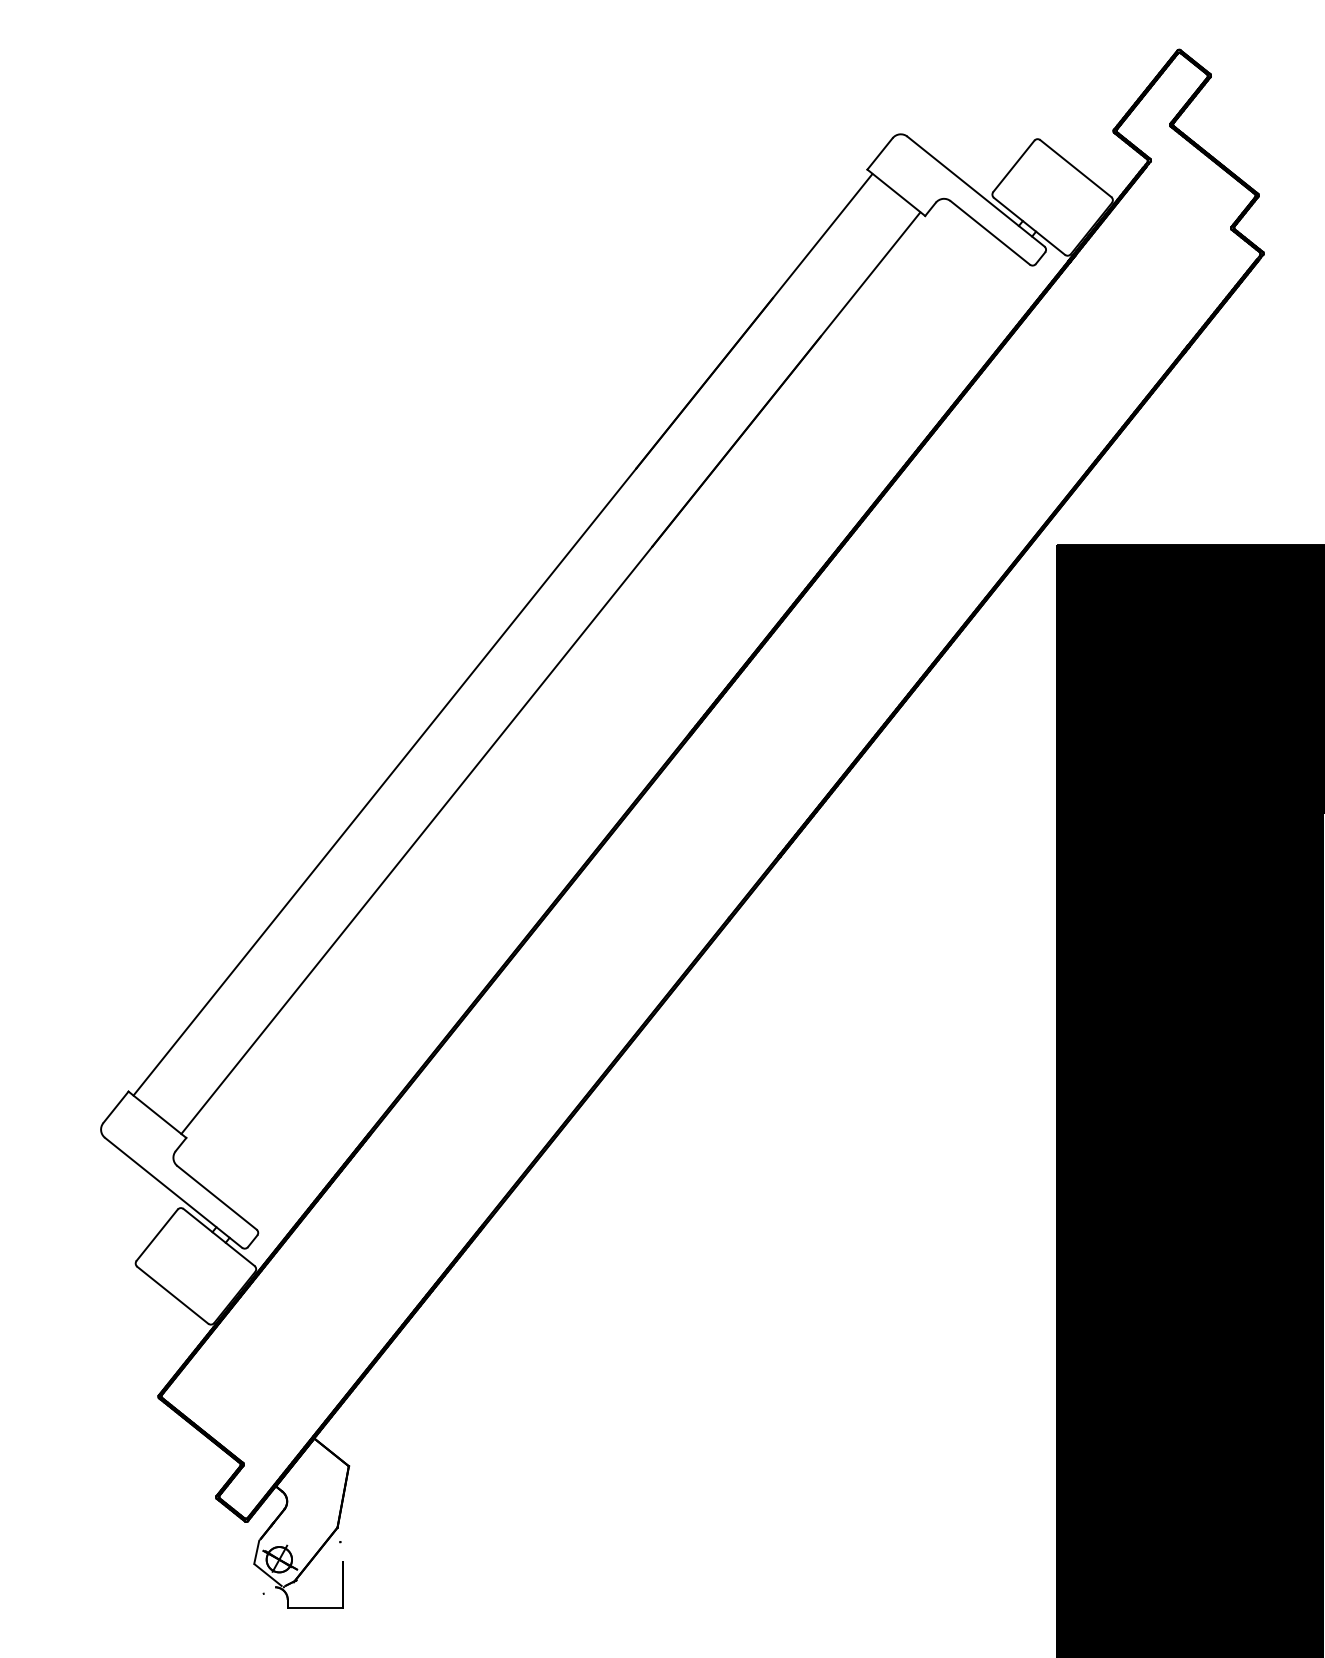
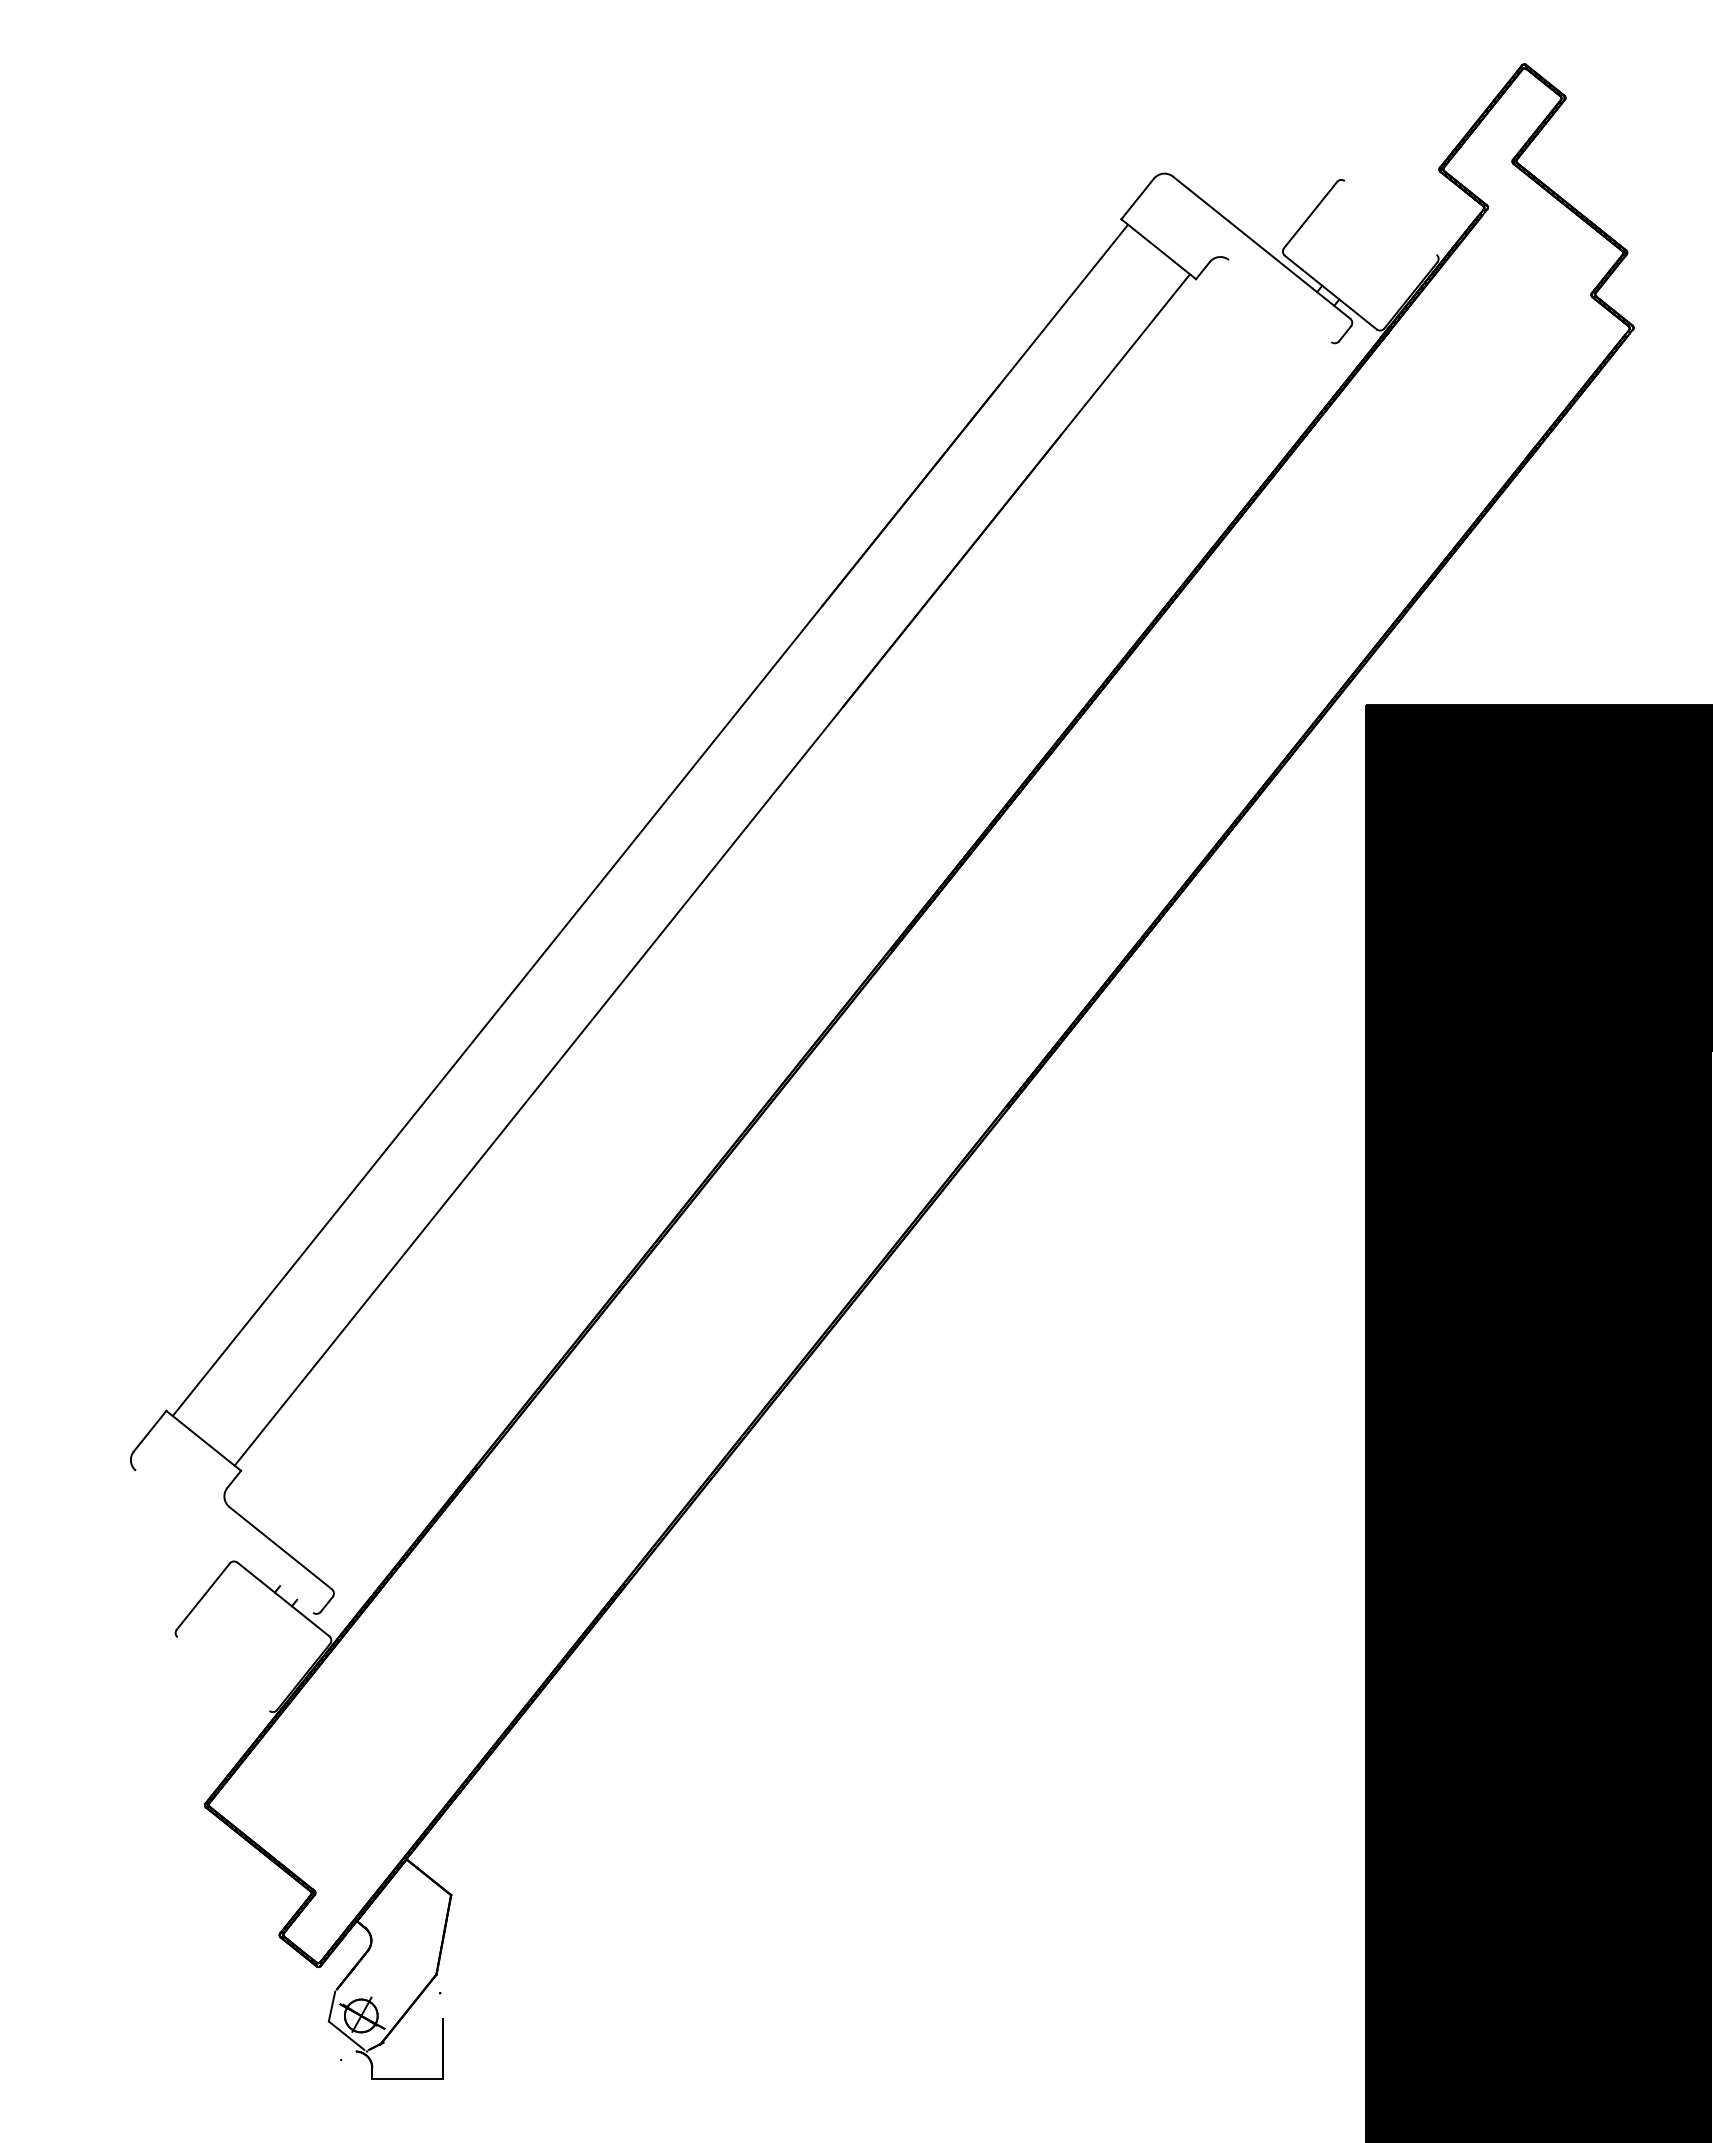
line: (1075, 168) -> (1390, 217), removed
line: (989, 233) -> (1279, 301), removed
line: (173, 1192) -> (224, 1541), removed
line: (172, 1294) -> (223, 1673), removed

